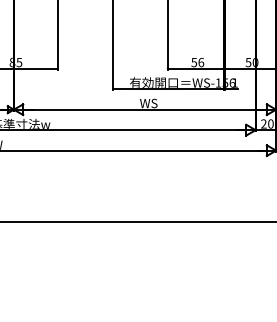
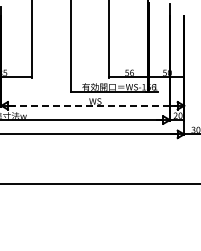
line: (144, 109) -> (92, 105), solid -> dashed

